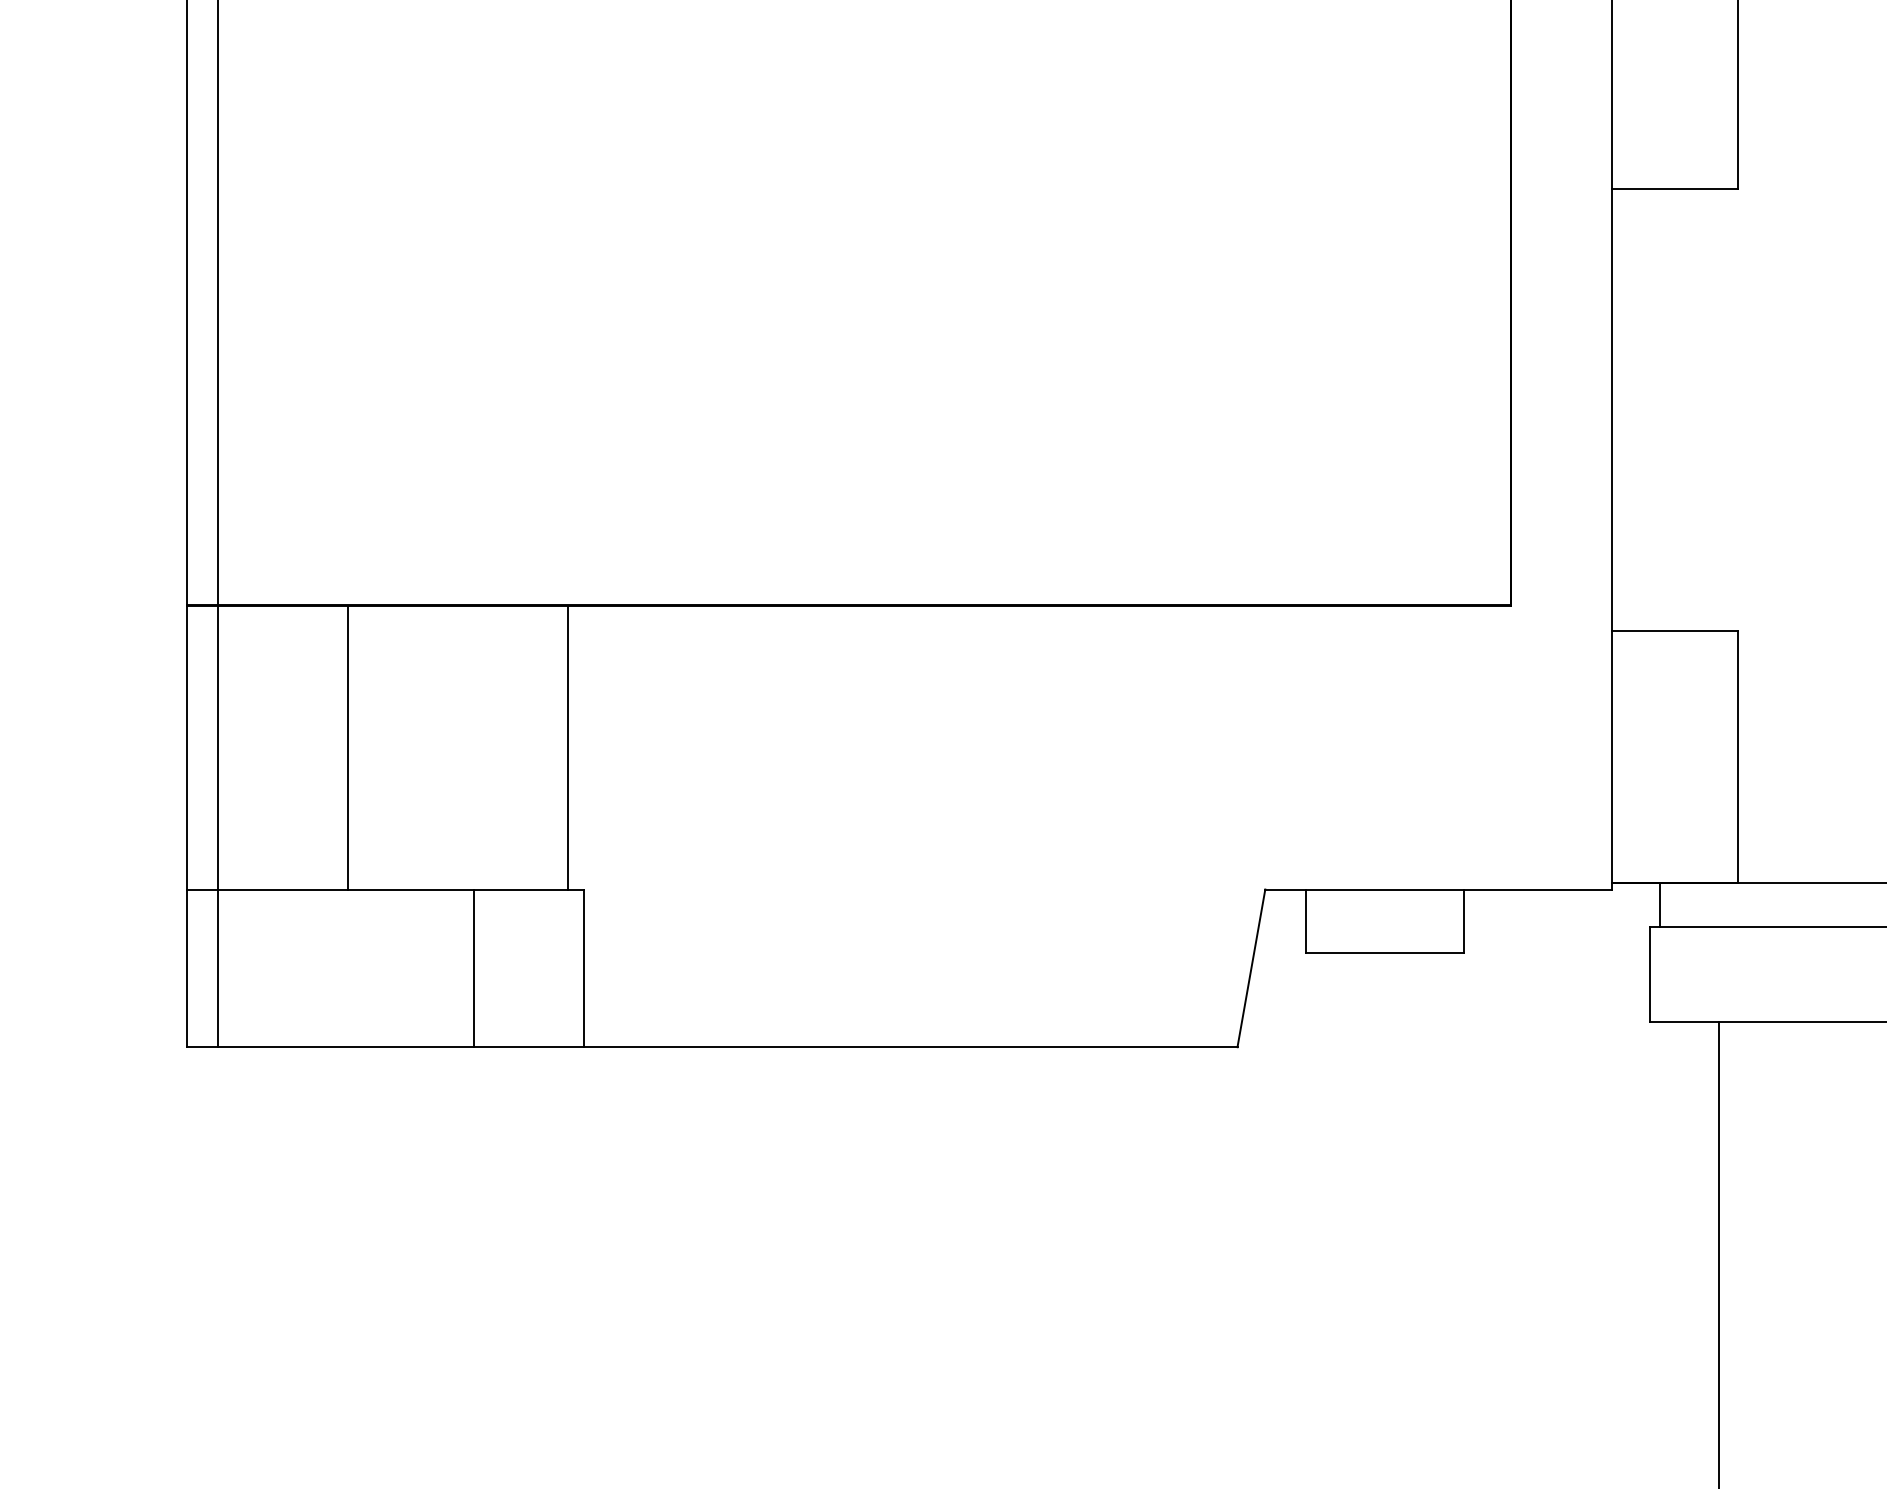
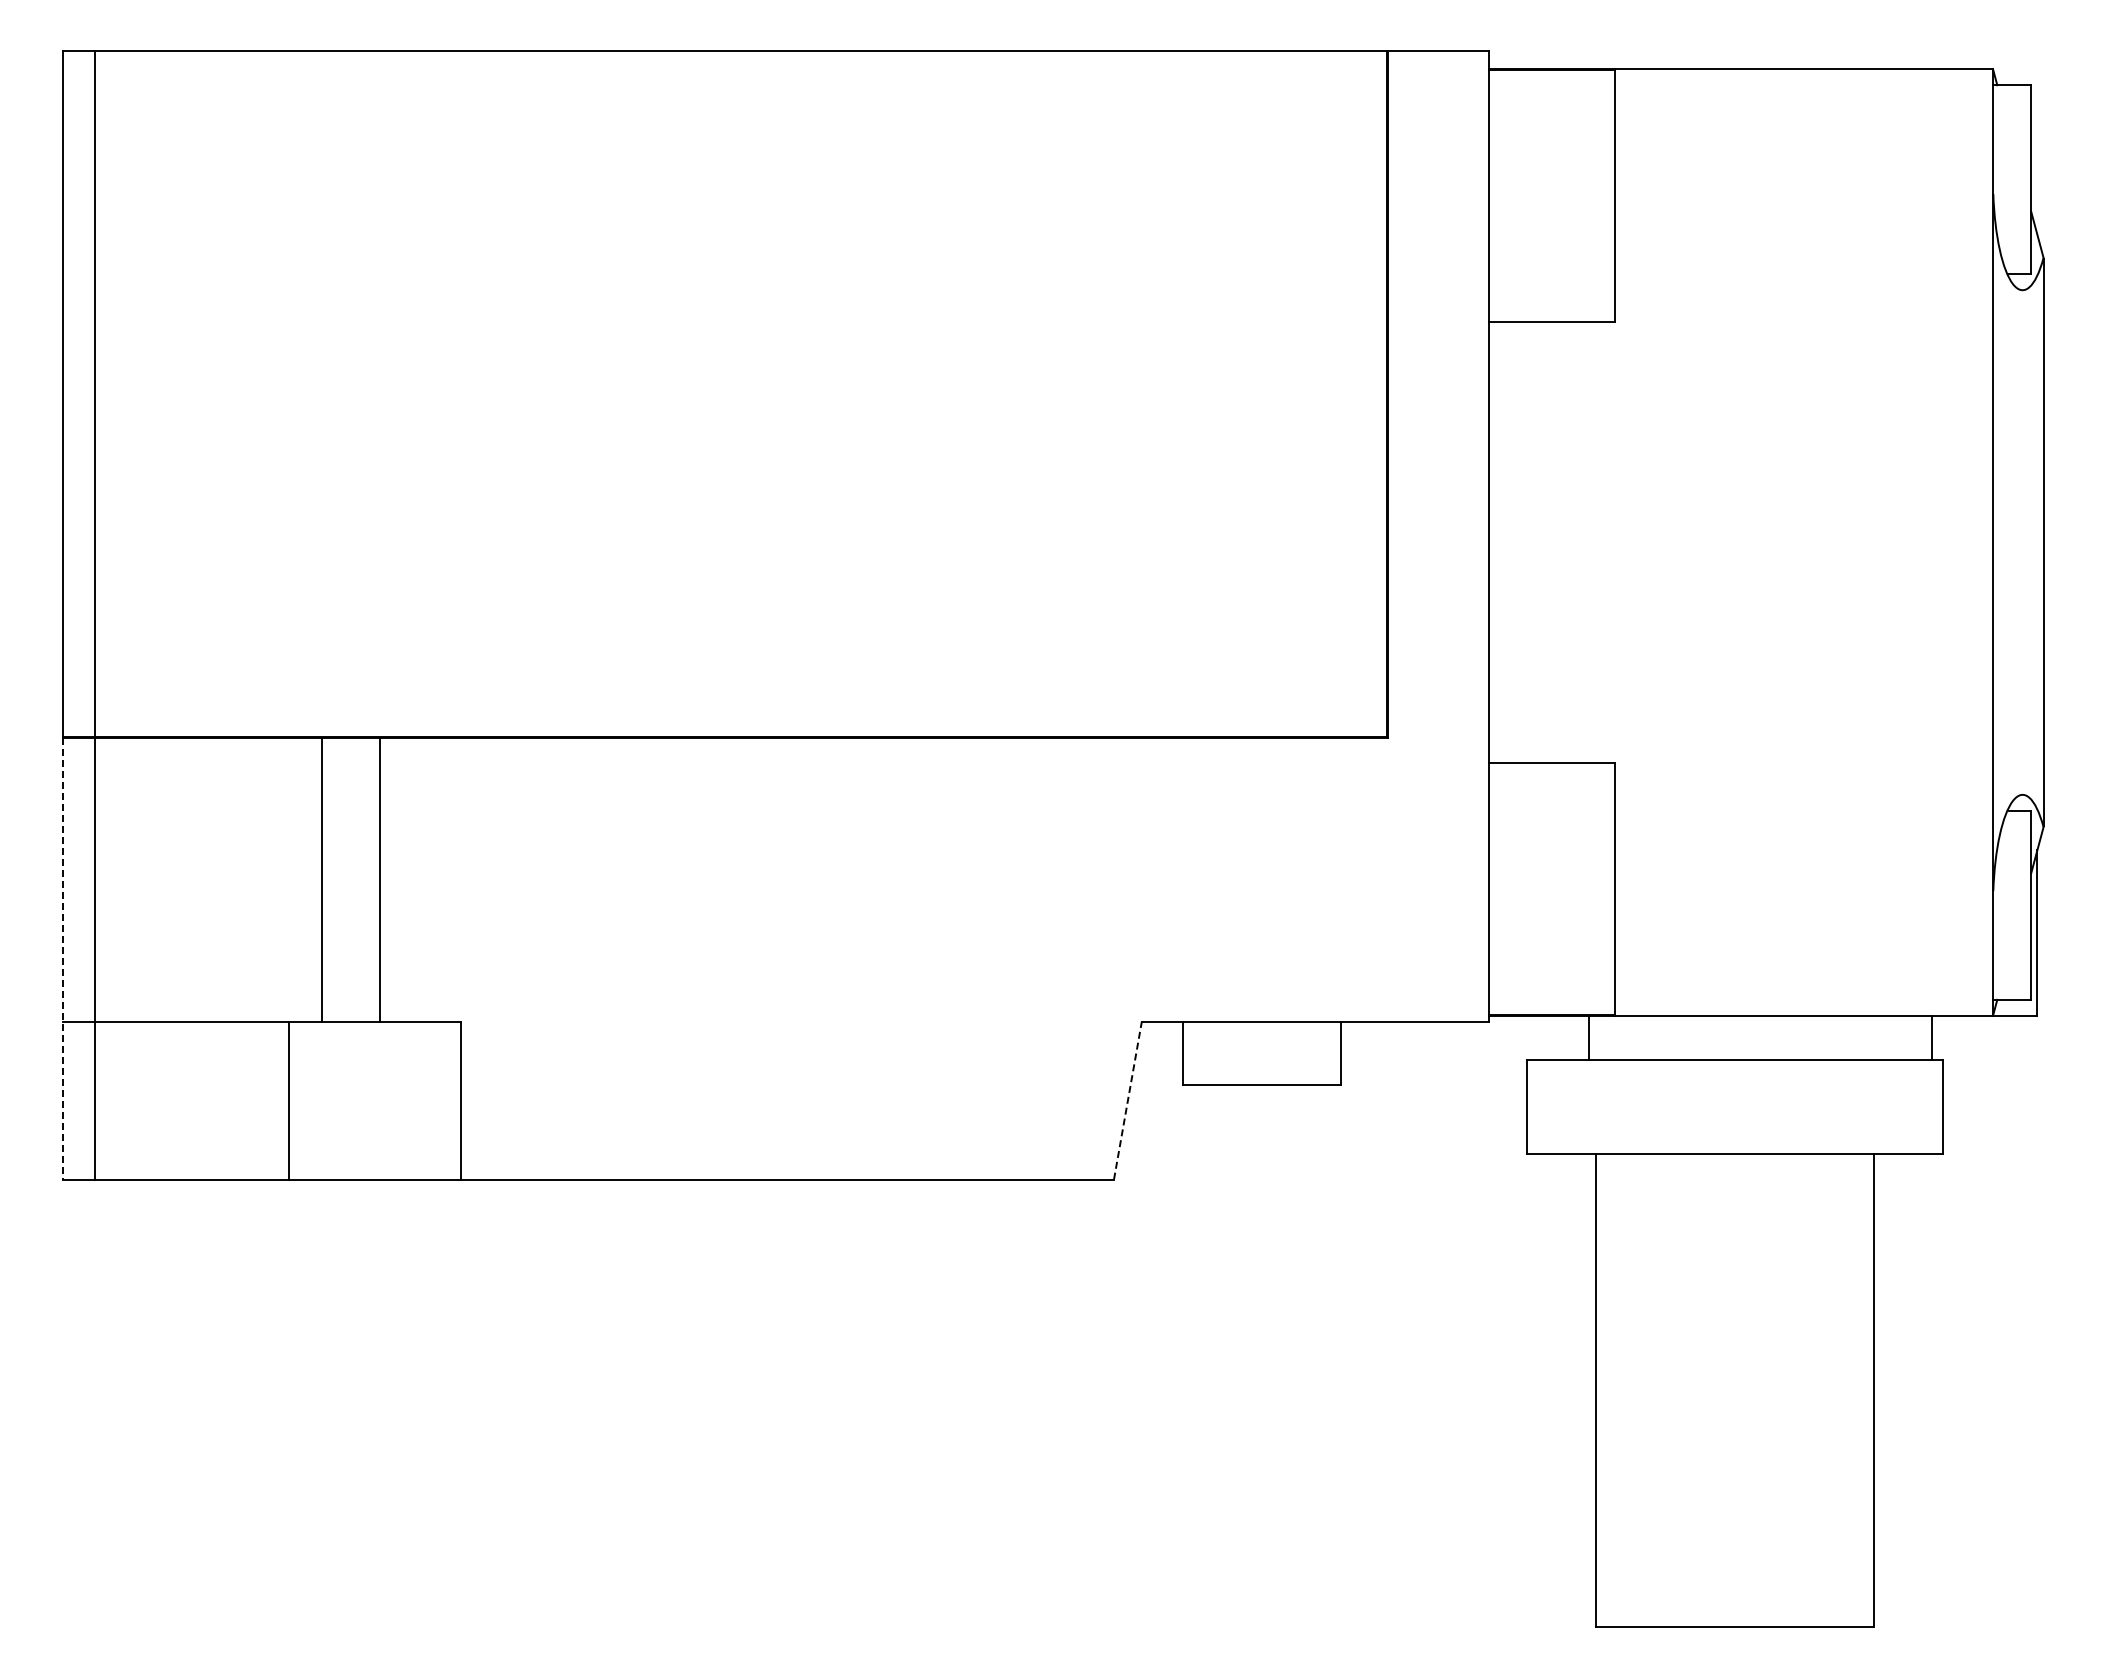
line: (348, 747) -> (322, 879), moved
line: (568, 747) -> (379, 879), moved
line: (187, 826) -> (63, 958), solid -> dashed
line: (1660, 905) -> (1588, 1037), moved
line: (474, 968) -> (289, 1100), moved
line: (1251, 968) -> (1127, 1100), solid -> dashed

